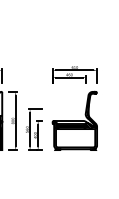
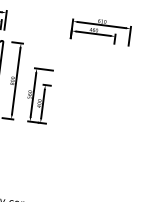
part: (74, 120) -> (92, 90), removed

